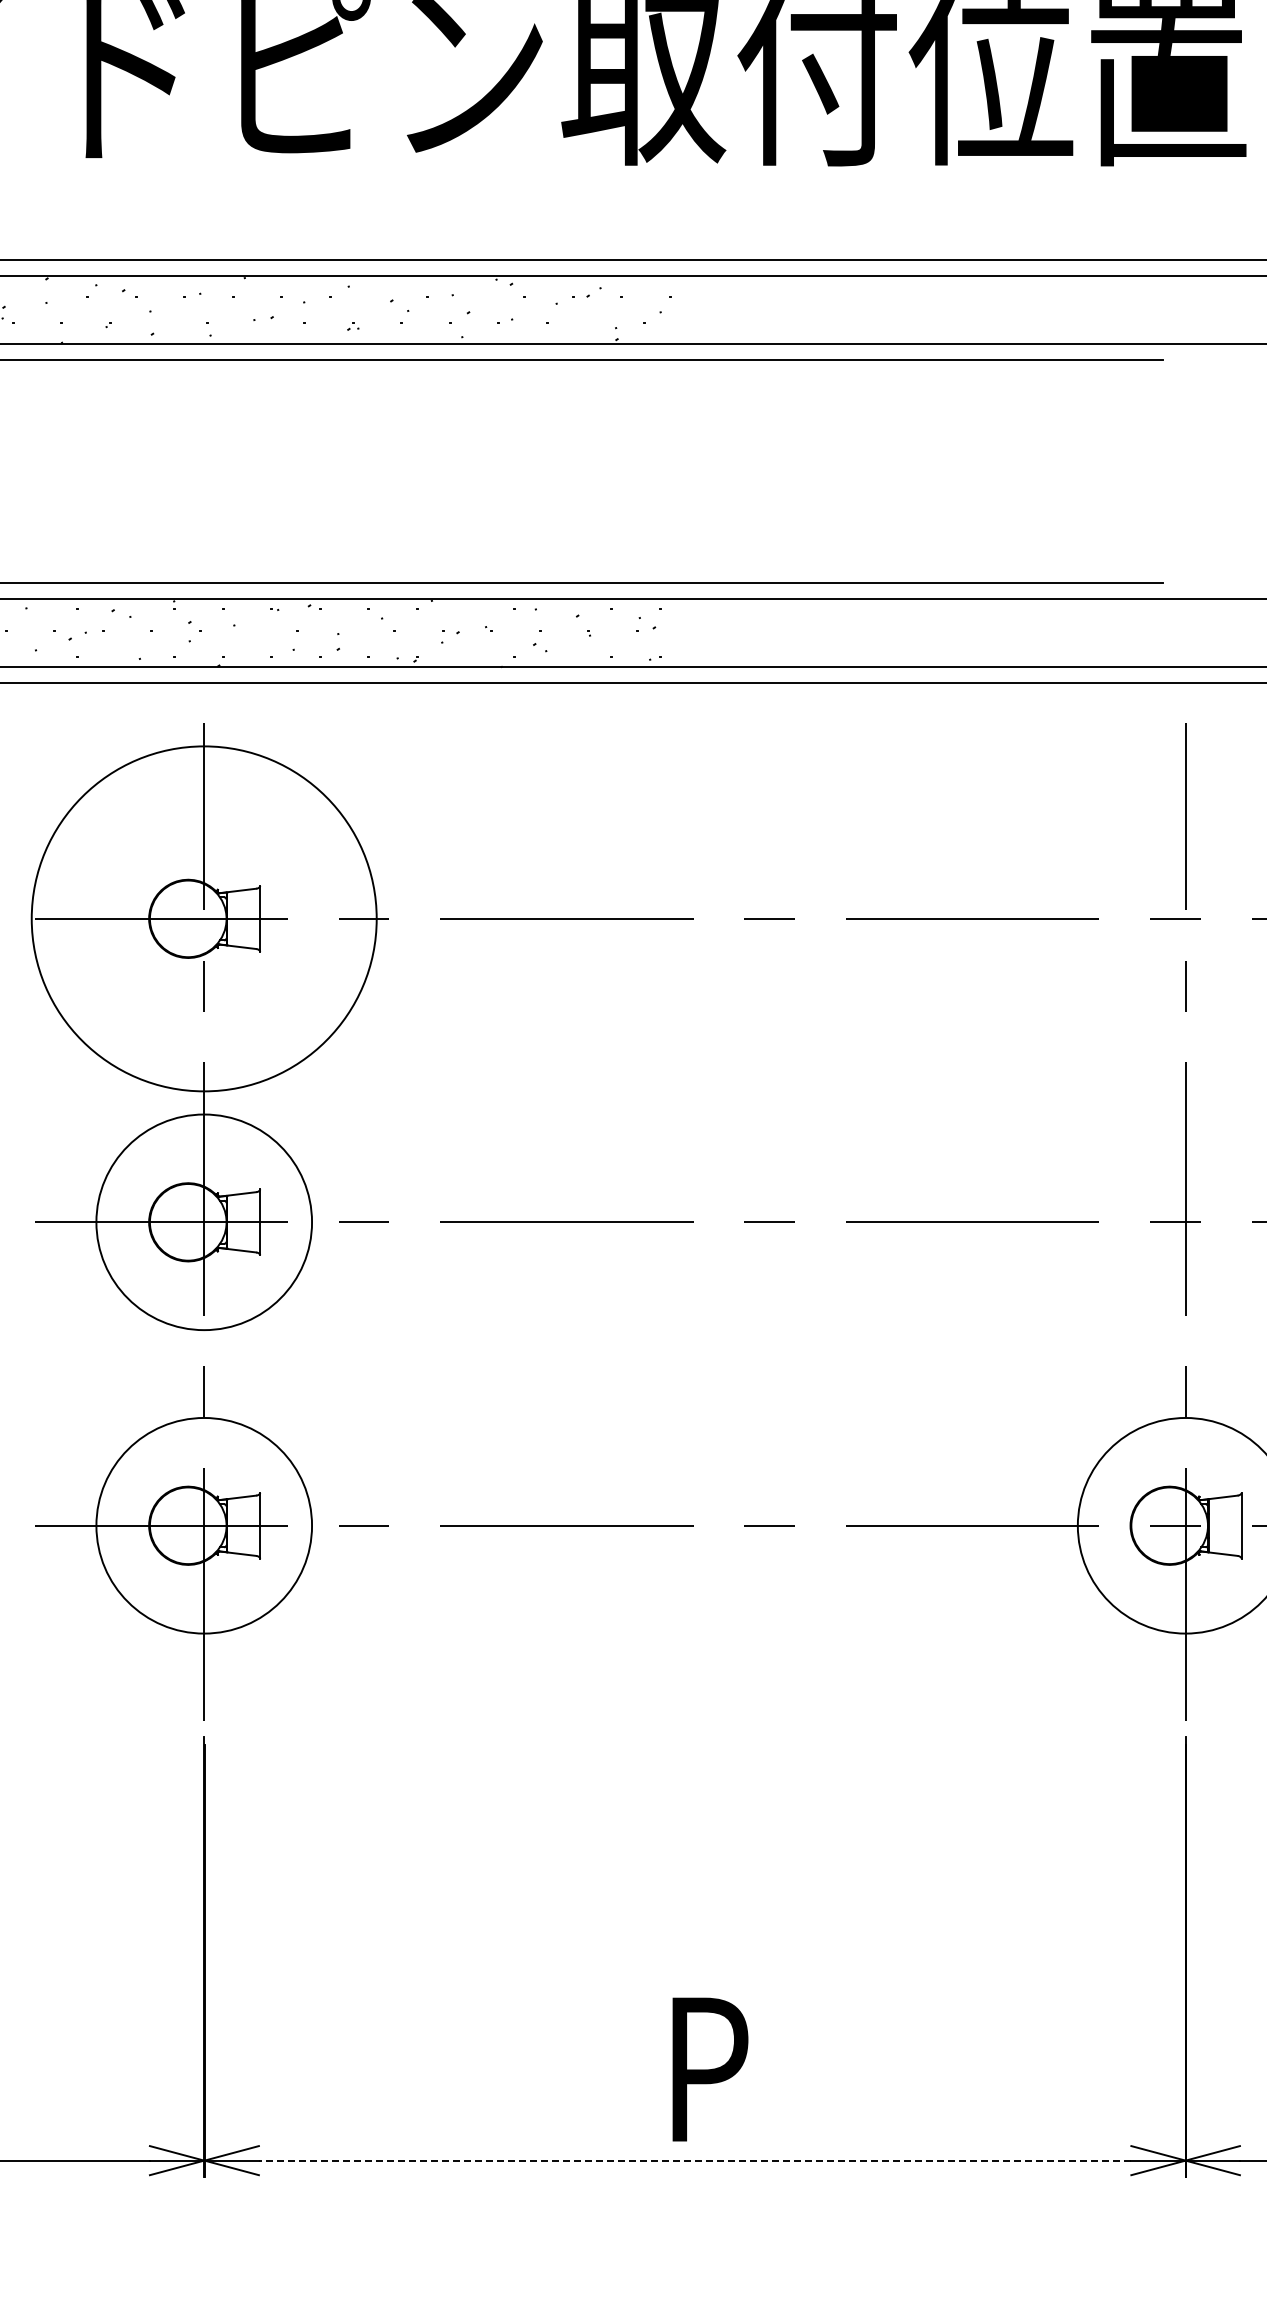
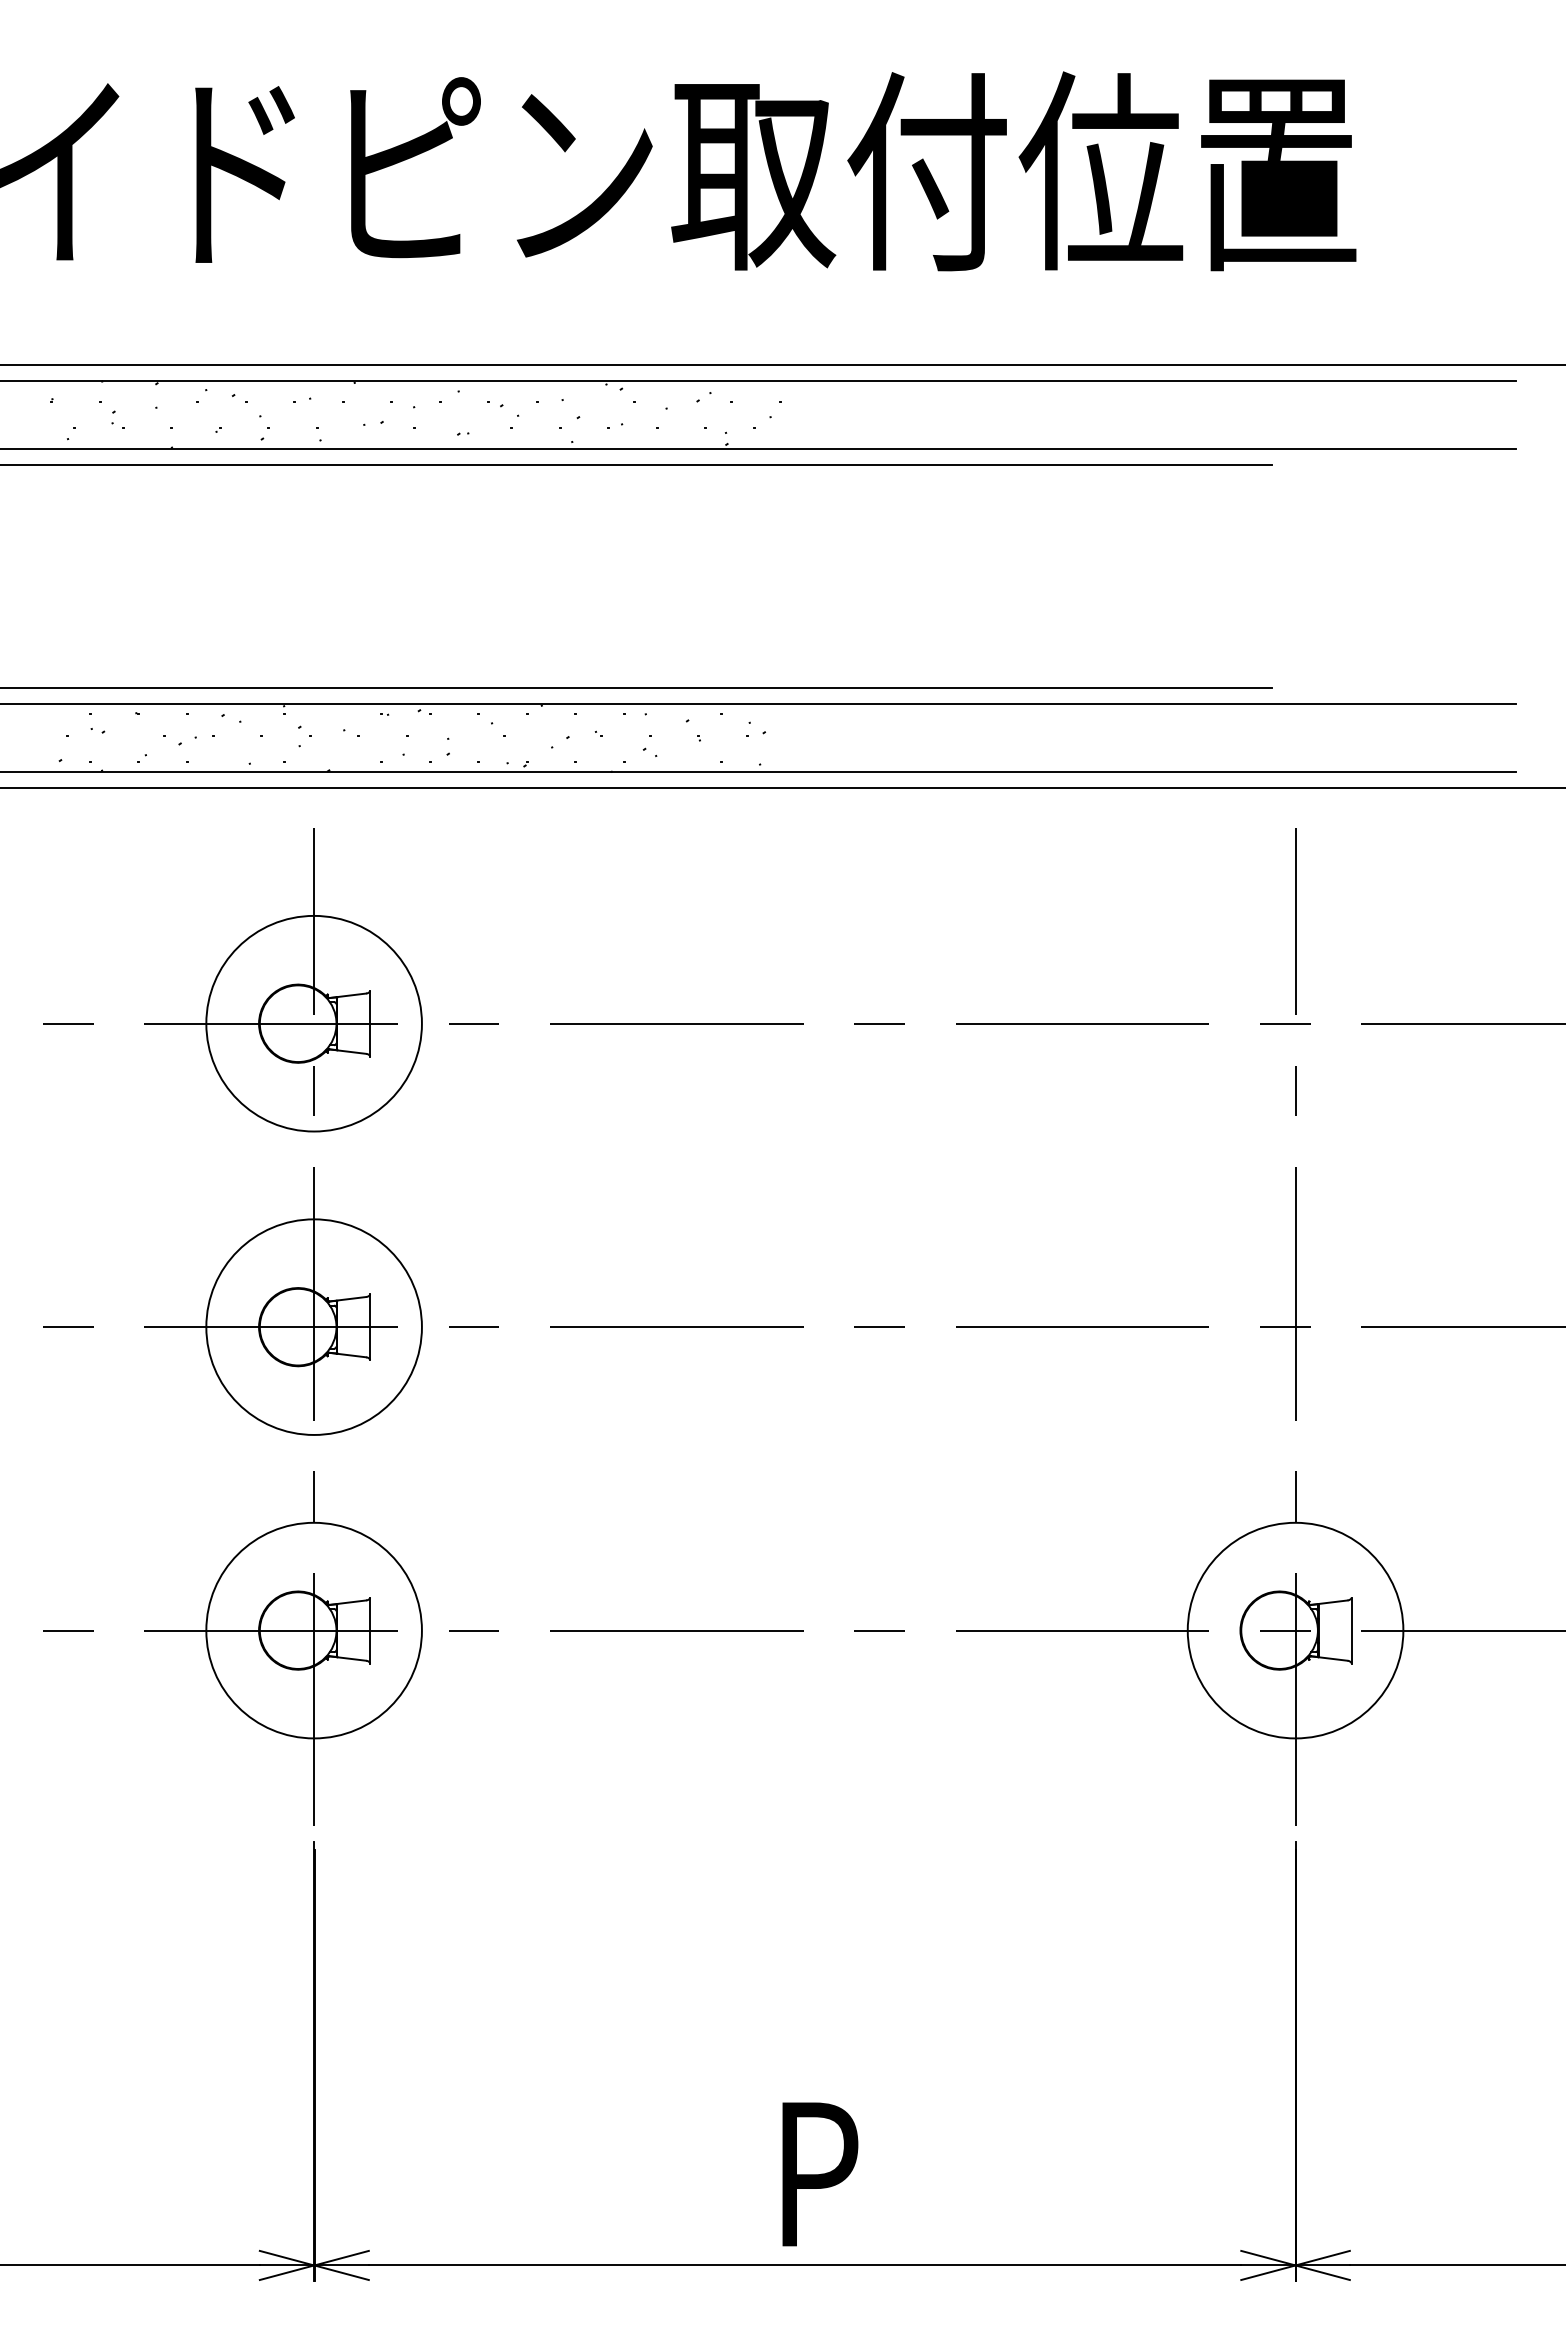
circle: (203, 918) -> (313, 1023), size x0.62
line: (694, 2160) -> (804, 2265), dashed -> solid

